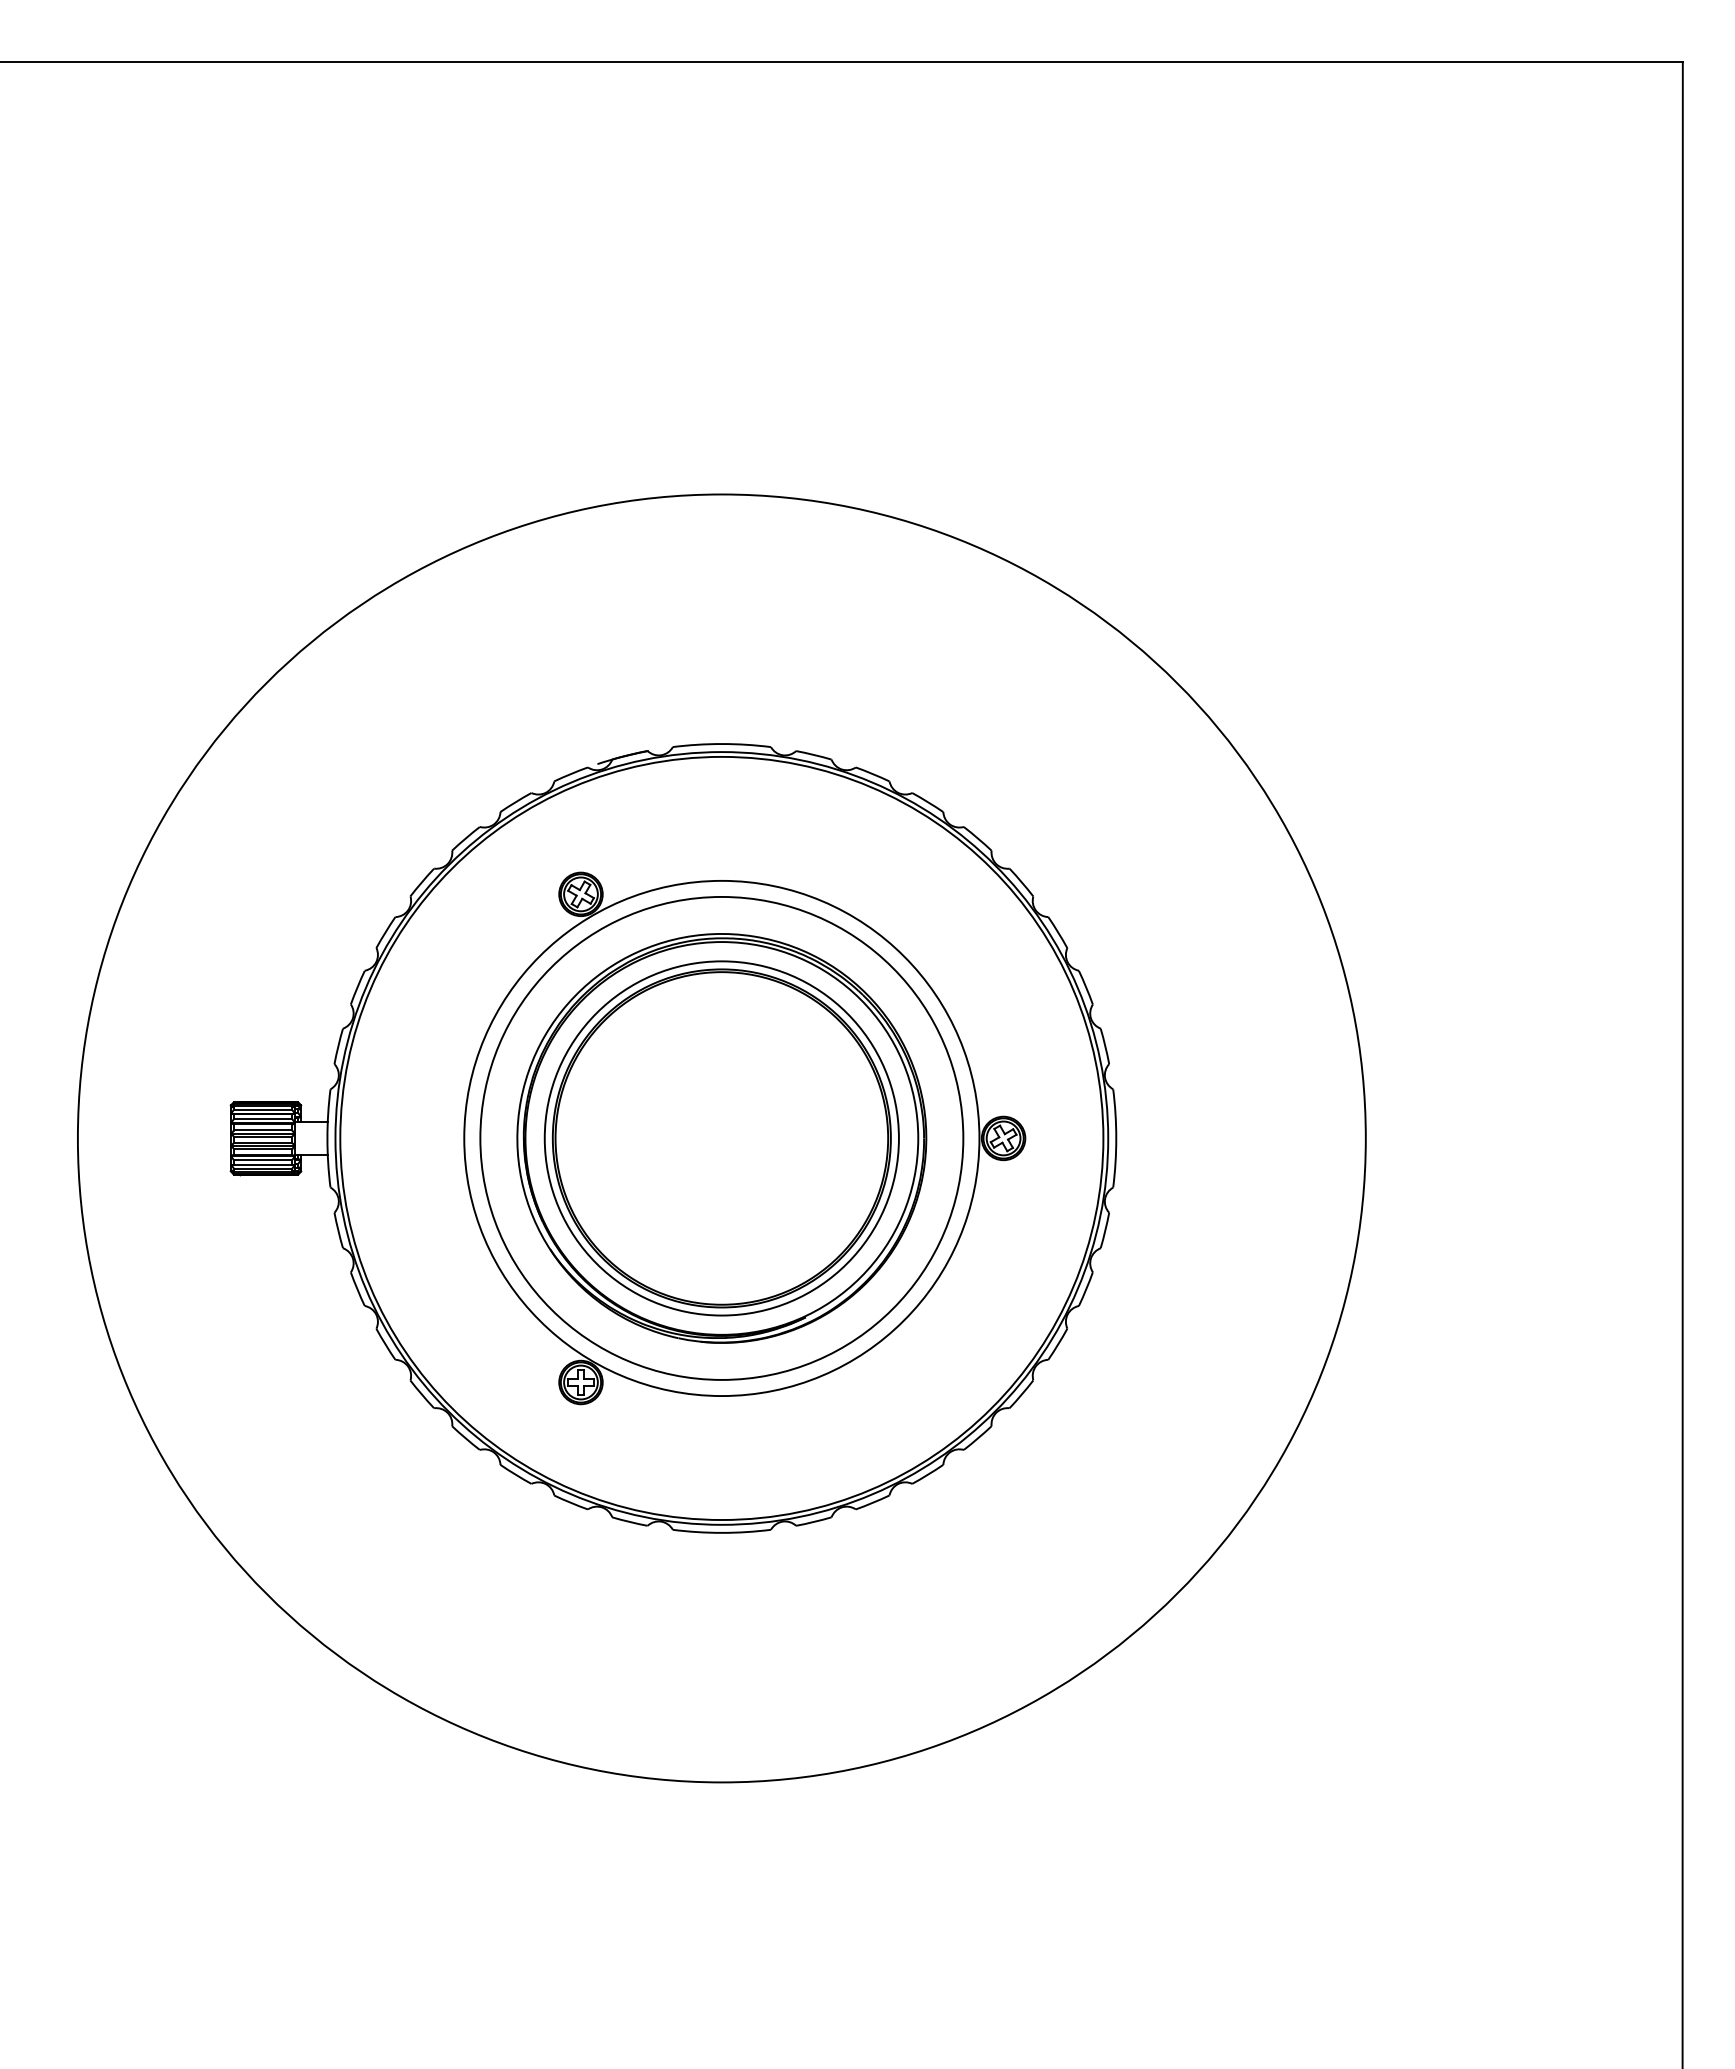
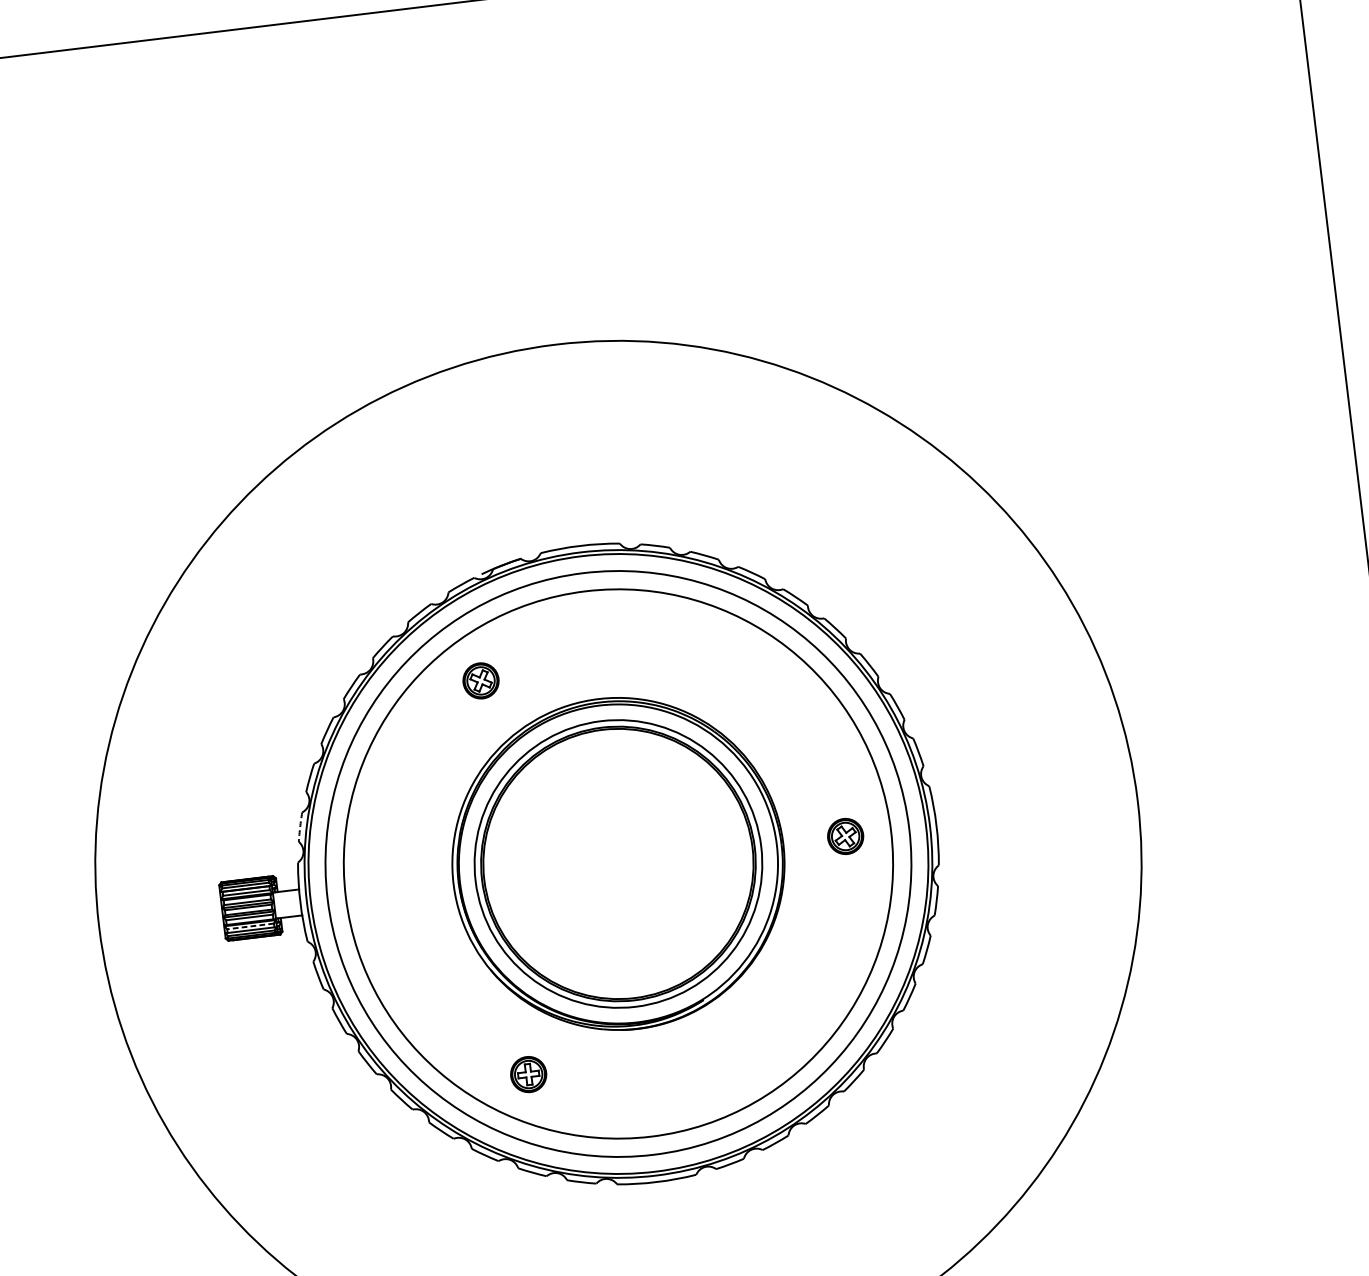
arc: (338, 1046) -> (300, 827), solid -> dashed
circle: (721, 1137) -> (618, 863), size x1.4
circle: (721, 1138) -> (618, 864), size x1.4
line: (263, 1160) -> (250, 926), solid -> dashed

